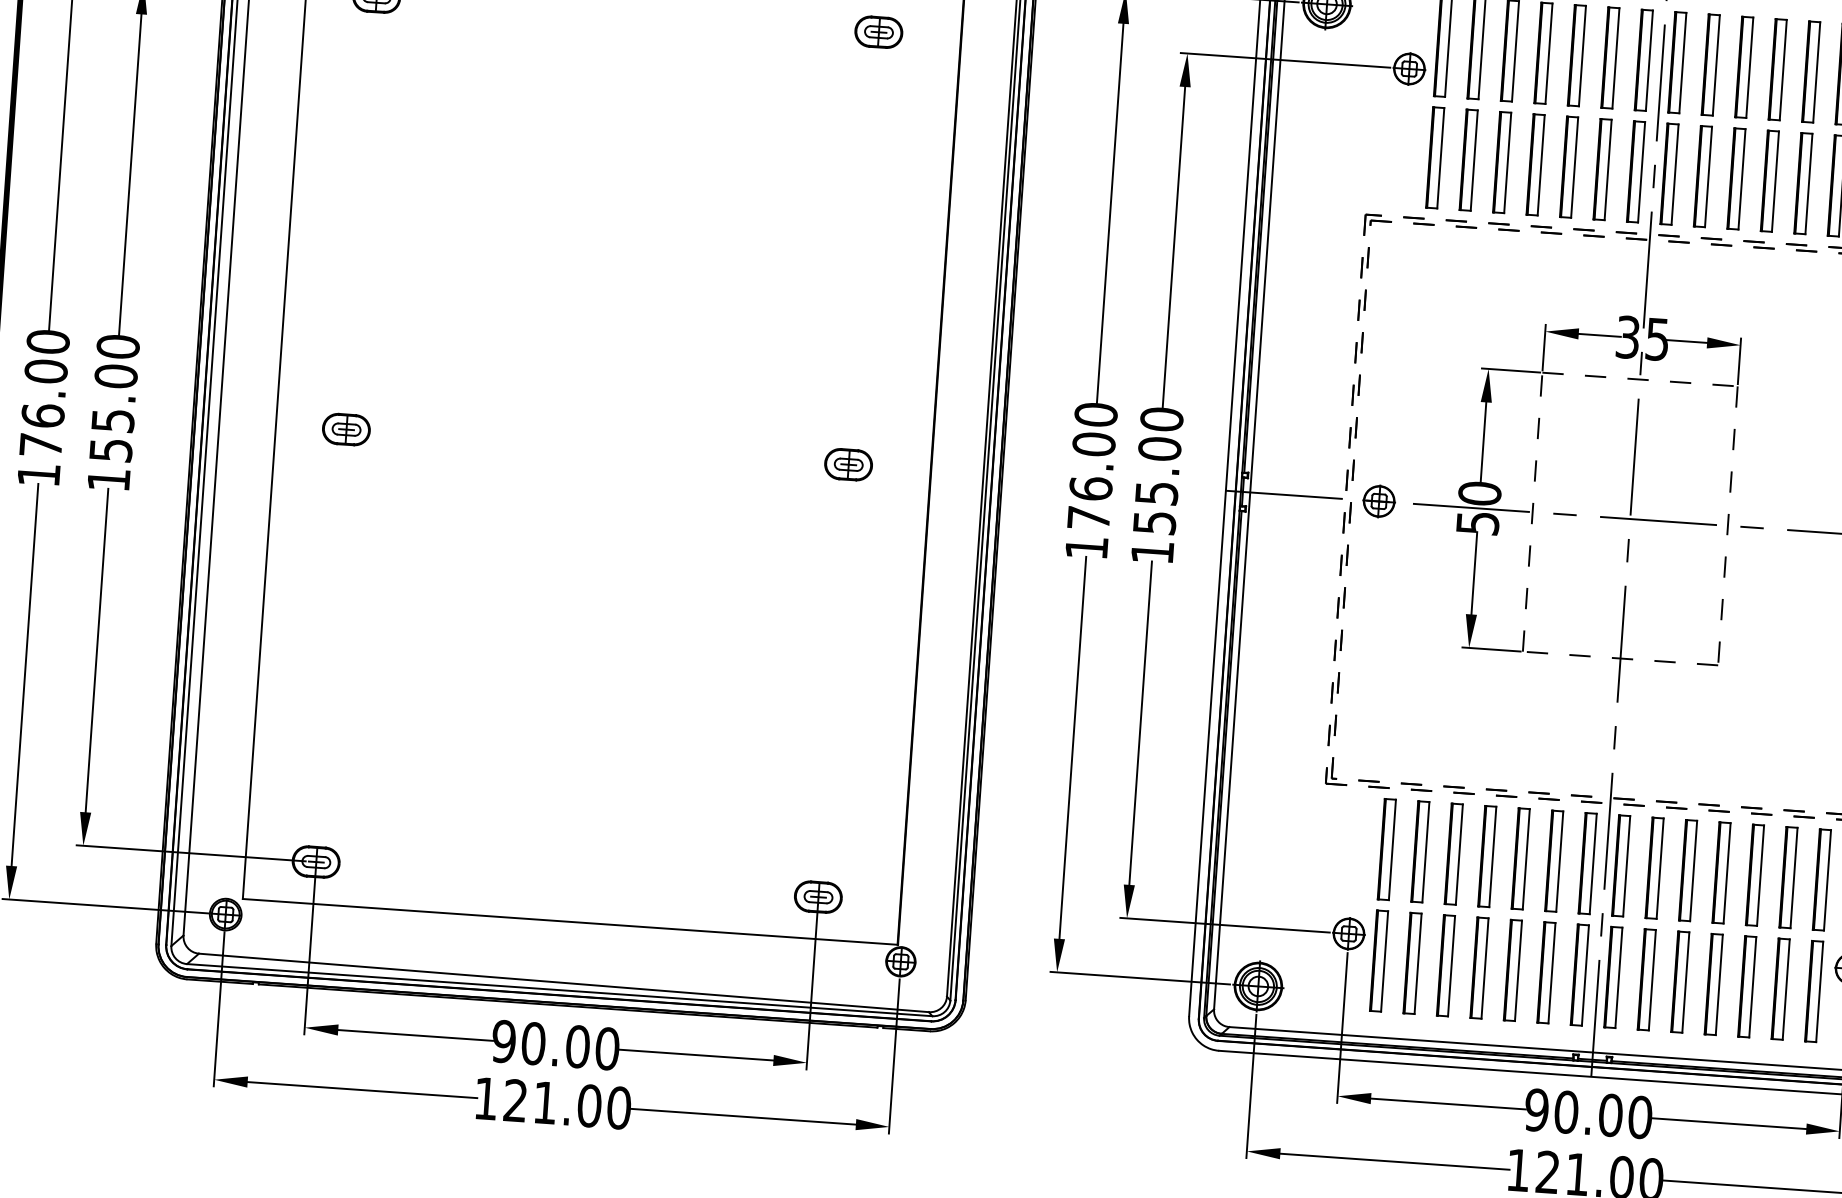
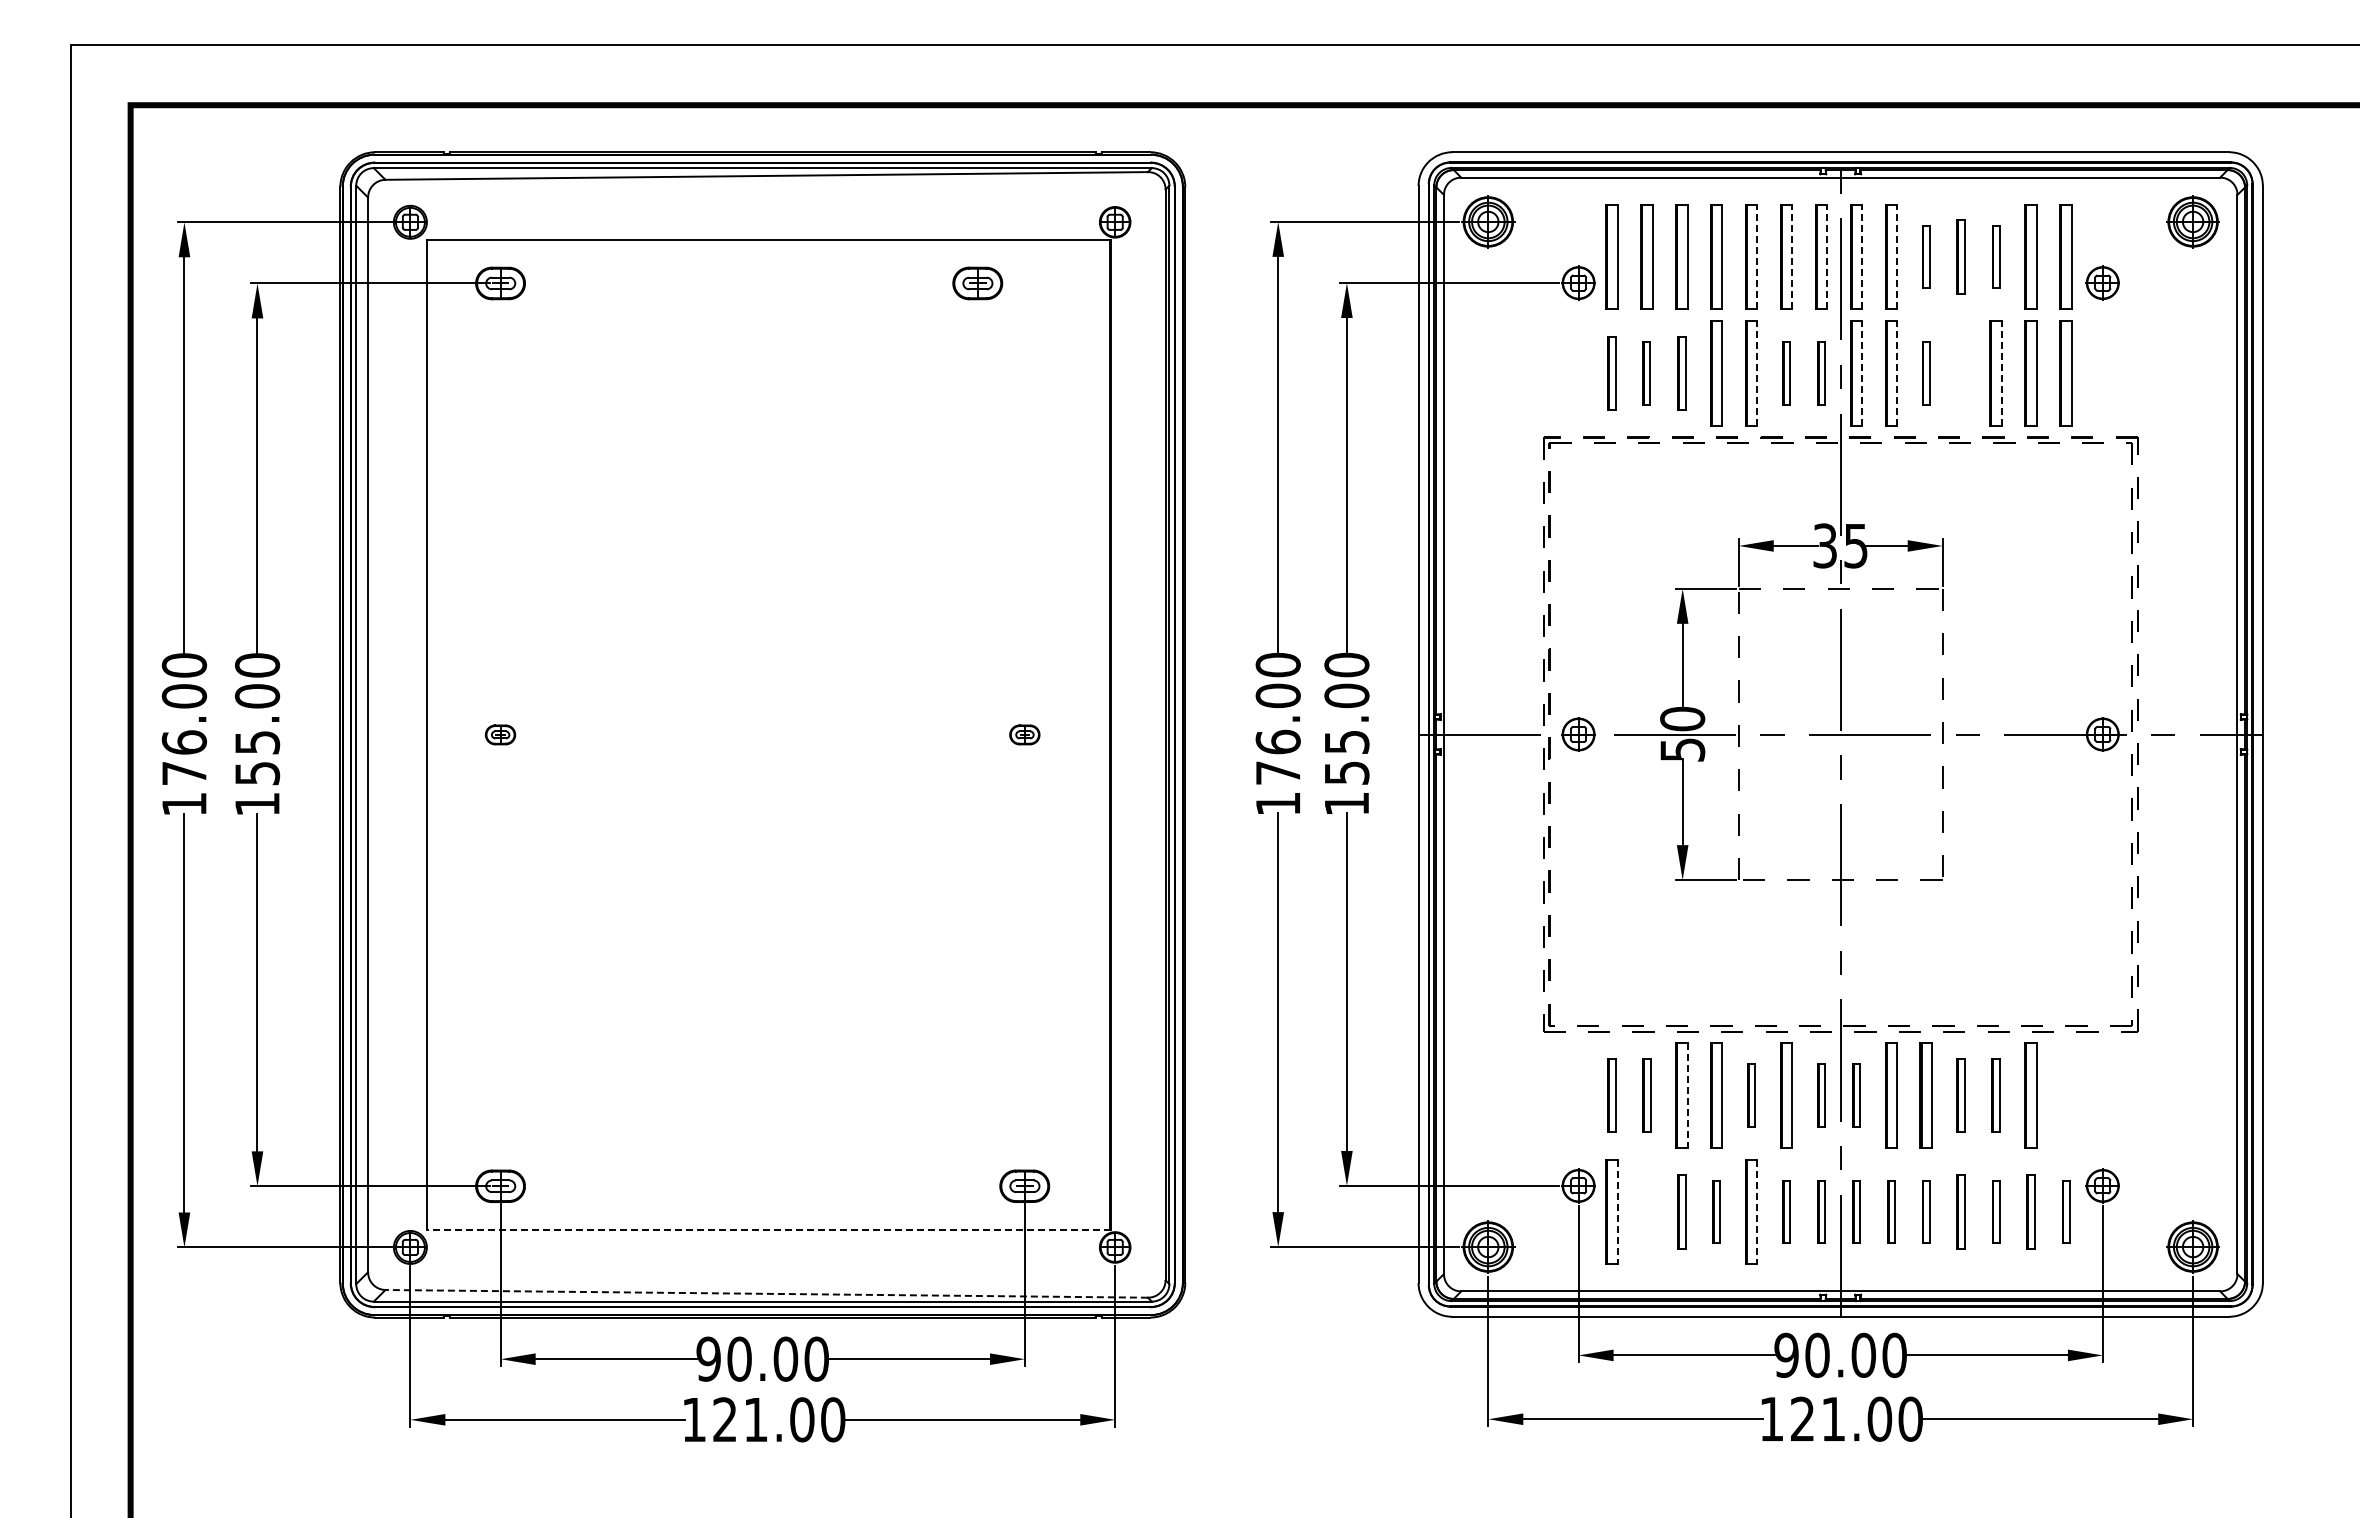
part: (878, 32) -> (977, 283), moved
line: (1582, 55) -> (1757, 256), solid -> dashed
line: (1616, 57) -> (1792, 256), solid -> dashed
line: (1649, 60) -> (1827, 256), solid -> dashed
line: (1683, 62) -> (1862, 256), solid -> dashed
line: (1716, 64) -> (1897, 256), solid -> dashed
part: (1743, 66) -> (1925, 256), size x0.6
part: (1777, 69) -> (1960, 256), size x0.7
part: (1810, 71) -> (1995, 256), size x0.6
part: (1434, 157) -> (1611, 373), size x0.7
part: (1468, 160) -> (1646, 373), size x0.6
part: (1501, 162) -> (1681, 373), size x0.7
line: (1574, 167) -> (1757, 373), solid -> dashed
part: (1602, 169) -> (1786, 373), size x0.6
part: (1636, 171) -> (1821, 373), size x0.6
line: (1675, 174) -> (1862, 373), solid -> dashed
line: (1708, 177) -> (1897, 373), solid -> dashed
part: (1735, 178) -> (1925, 373), size x0.6
part: (1769, 181) -> (1960, 373), removed
line: (1808, 183) -> (2001, 373), solid -> dashed
part: (346, 429) -> (500, 734), size x0.6
part: (848, 464) -> (1024, 734), size x0.6
part: (1386, 849) -> (1611, 1095), size x0.7
part: (1420, 851) -> (1646, 1095), size x0.7
line: (1459, 855) -> (1687, 1096), solid -> dashed
part: (1520, 858) -> (1751, 1095), size x0.6
part: (1587, 863) -> (1821, 1095), size x0.6
part: (1621, 865) -> (1856, 1095), size x0.6
part: (1720, 872) -> (1960, 1095), size x0.7
part: (1754, 875) -> (1995, 1095), size x0.7
part: (1821, 879) -> (2065, 1095), removed
line: (570, 922) -> (769, 1230), solid -> dashed
line: (1384, 961) -> (1617, 1212), solid -> dashed
part: (1412, 962) -> (1646, 1211), removed
part: (1445, 965) -> (1681, 1211), size x0.7
part: (1479, 967) -> (1716, 1211), size x0.6
line: (1518, 971) -> (1757, 1212), solid -> dashed
part: (1546, 972) -> (1786, 1211), size x0.6
part: (1579, 974) -> (1821, 1211), size x0.6
part: (1613, 977) -> (1856, 1211), size x0.6
part: (1646, 979) -> (1891, 1211), size x0.6
part: (1679, 981) -> (1925, 1211), size x0.6
line: (563, 982) -> (766, 1293), solid -> dashed
part: (1713, 983) -> (1960, 1211), size x0.7
part: (1746, 986) -> (1995, 1211), size x0.6
part: (1780, 988) -> (2030, 1211), size x0.7
part: (1813, 991) -> (2065, 1211), size x0.6

